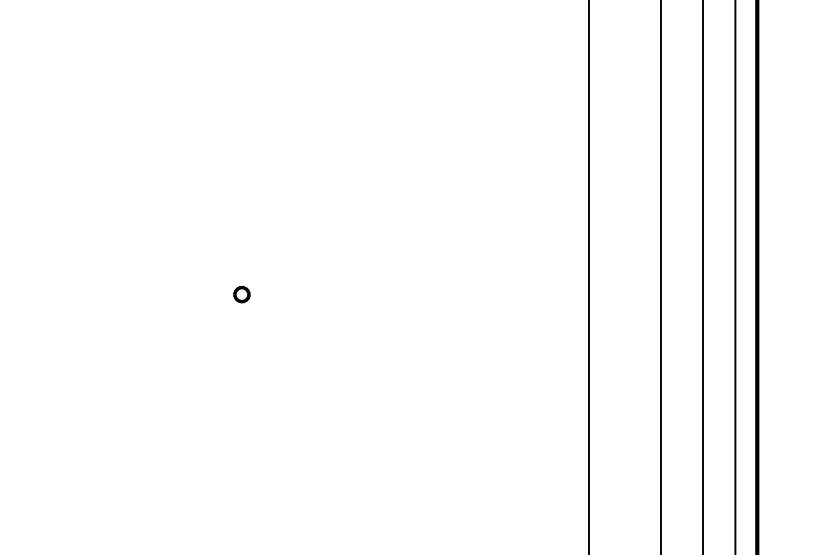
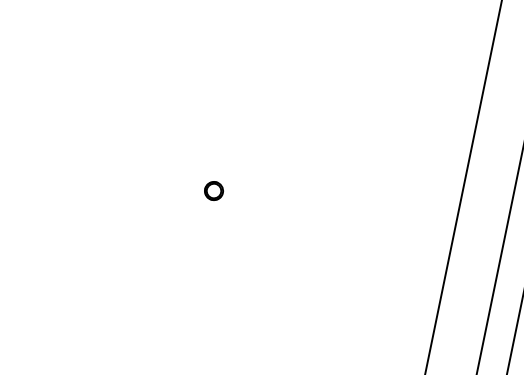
part: (241, 294) -> (213, 190), size x1.67

